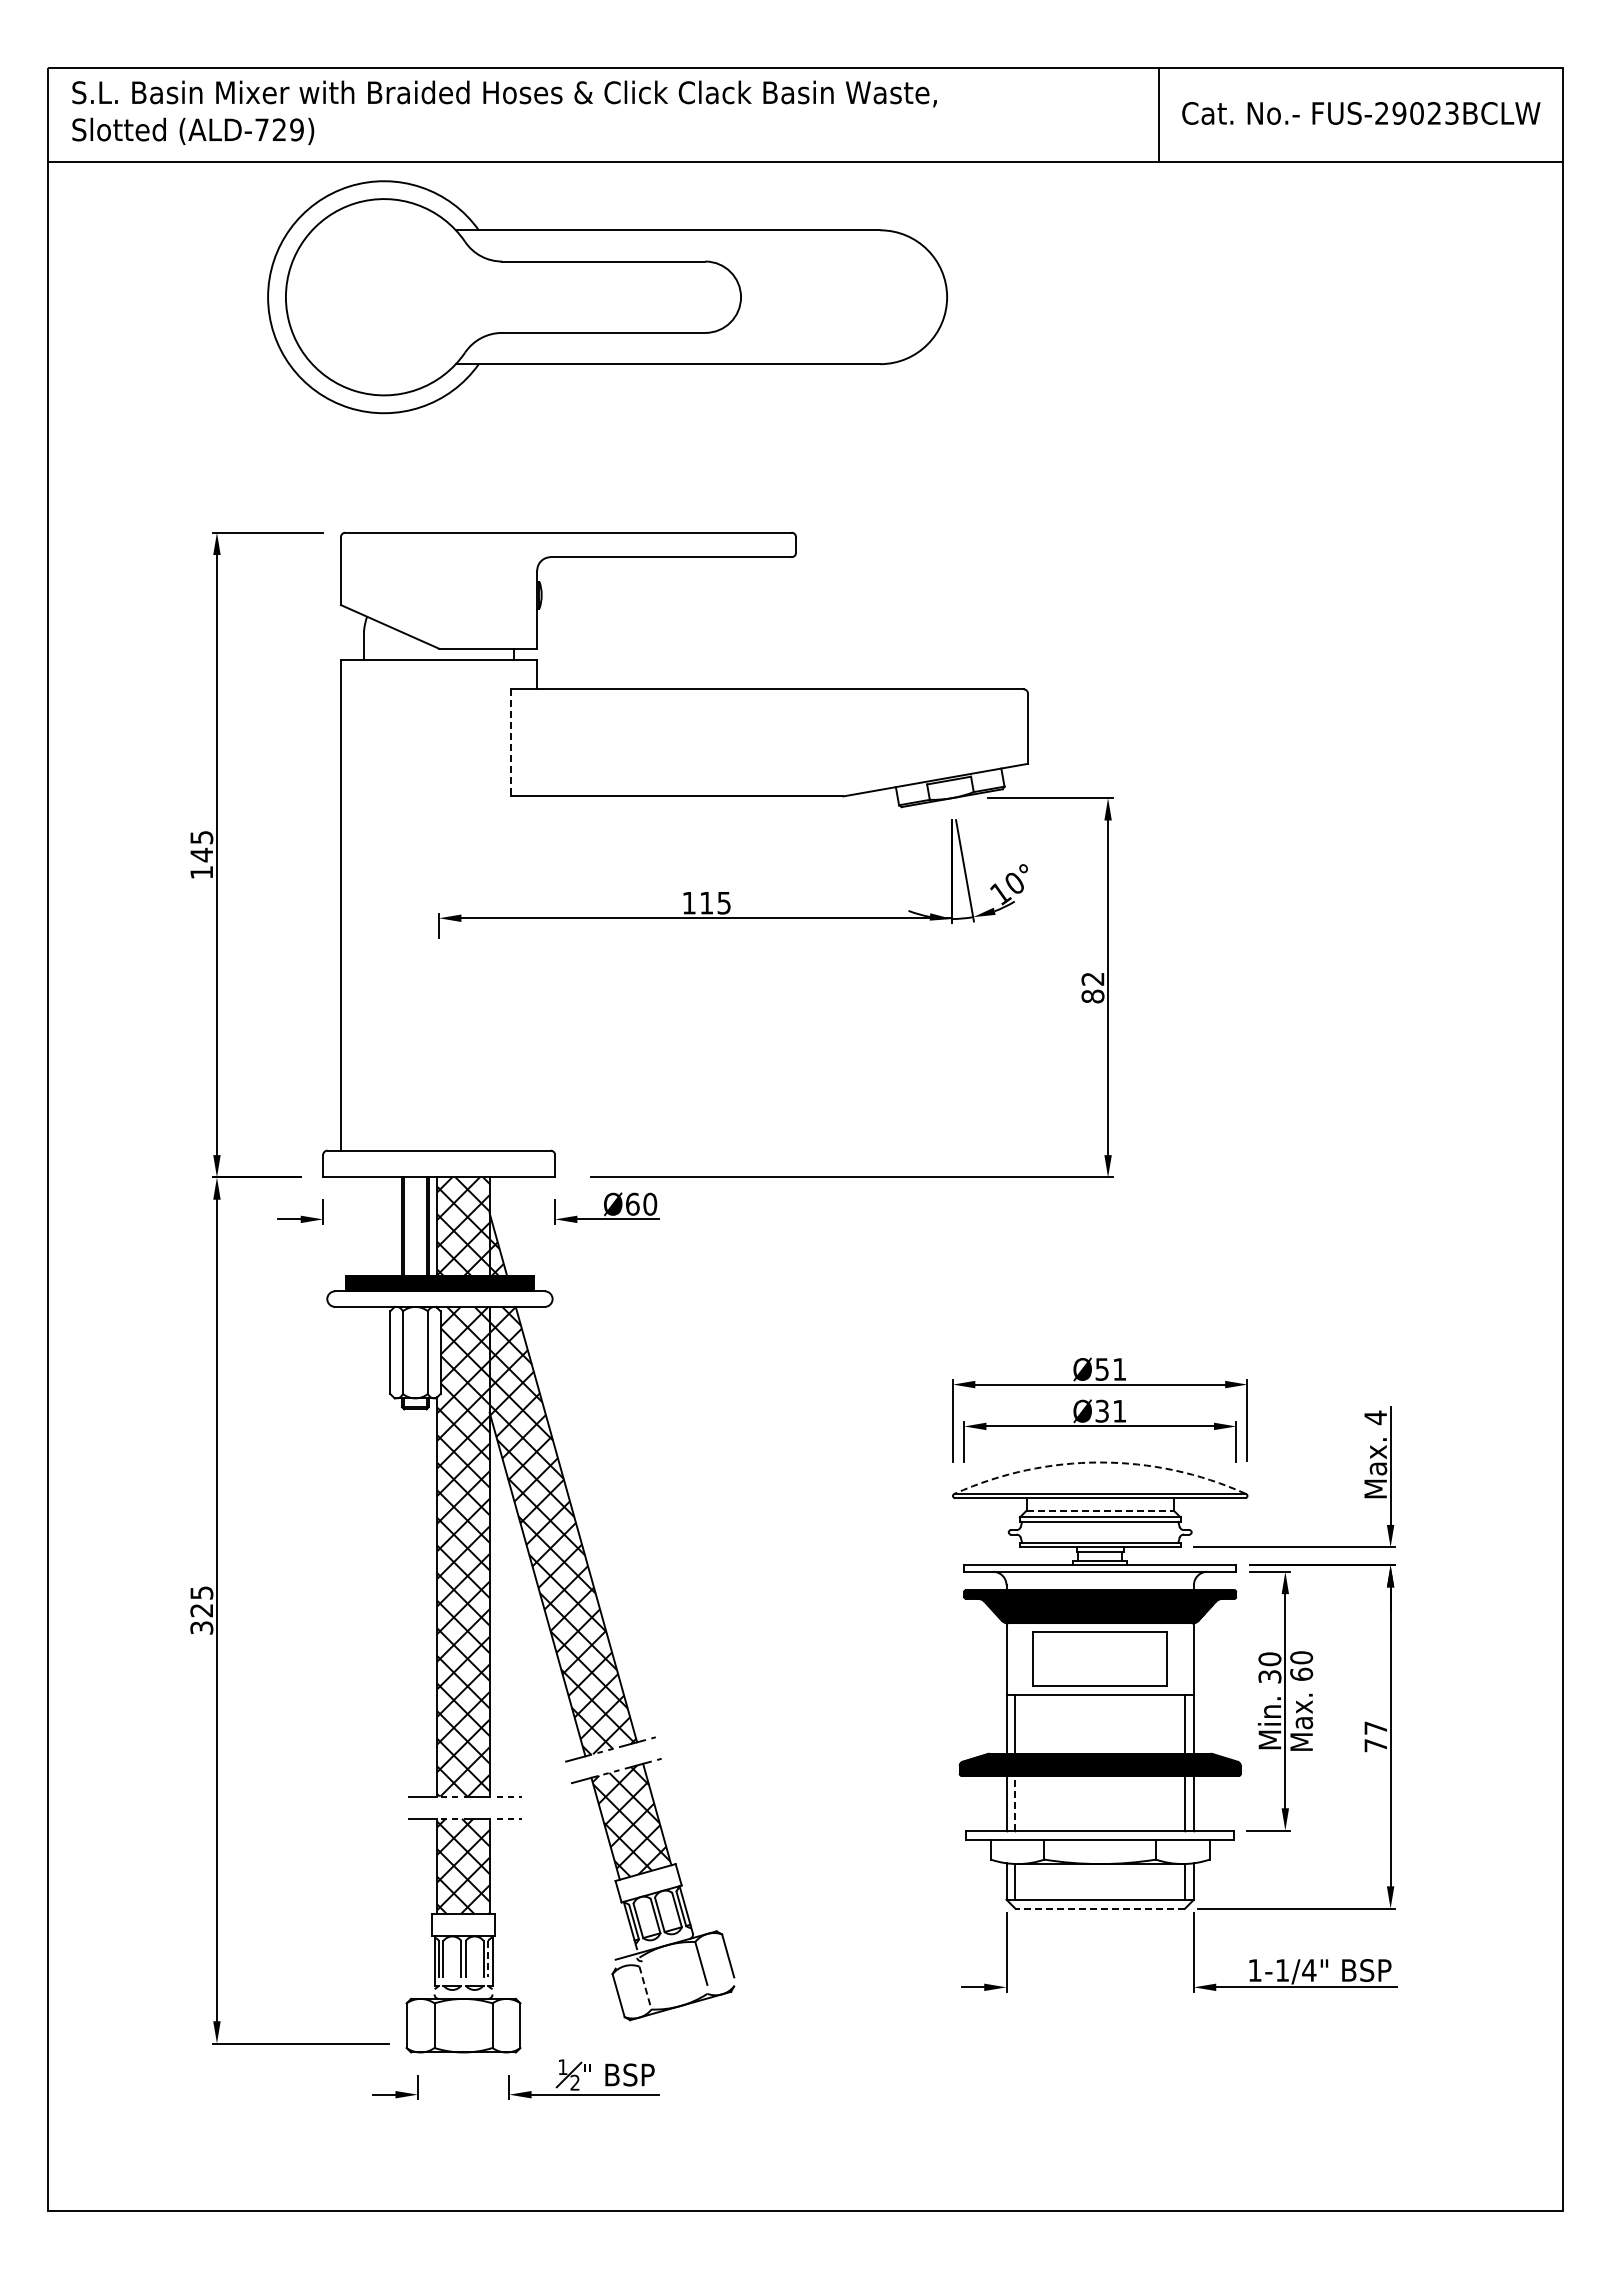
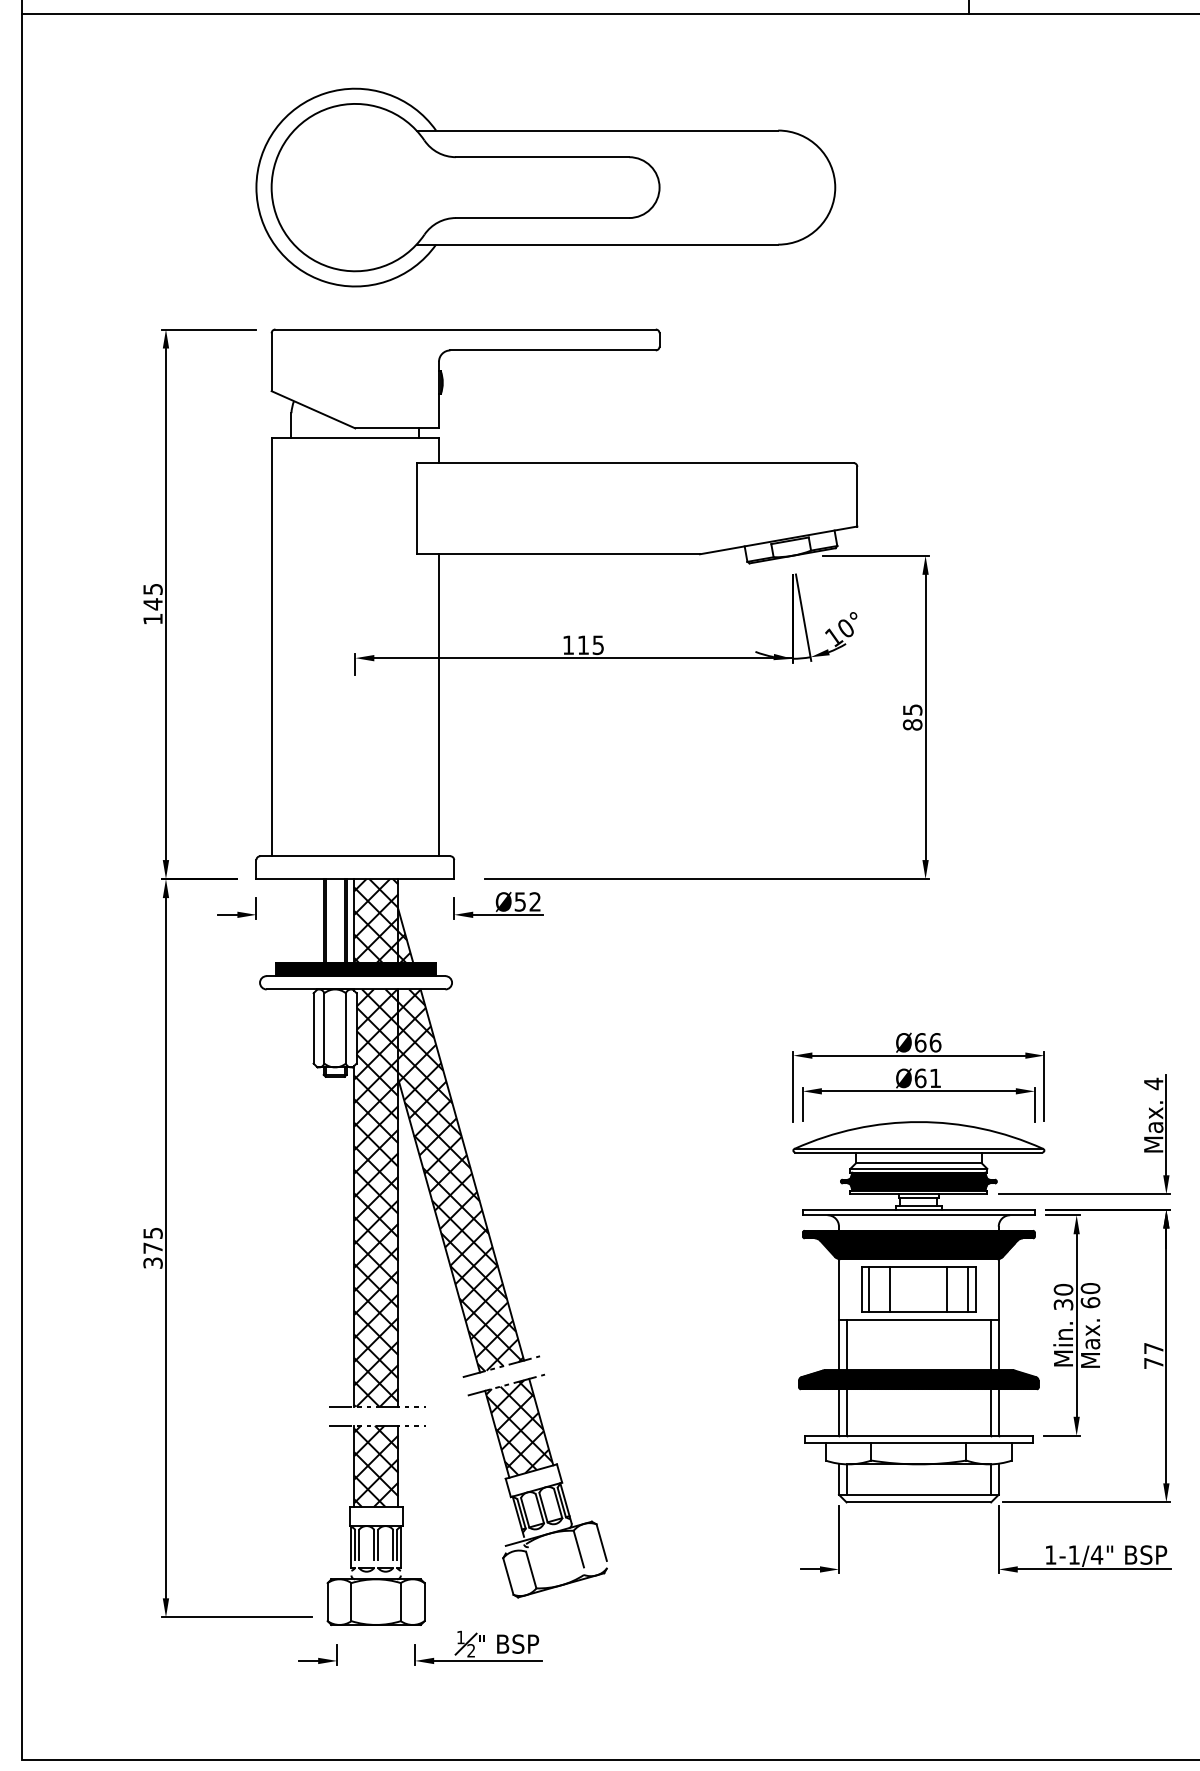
part: (607, 297) -> (545, 187), moved
line: (511, 742) -> (417, 508), dashed -> solid
line: (537, 973) -> (439, 705), added
text: (1092, 978) -> (912, 709), 82 -> 85
text: (641, 1203) -> (527, 901), Ø60 -> Ø52
text: (1110, 1369) -> (927, 1042), Ø51 -> Ø66
text: (1102, 1410) -> (920, 1077), Ø31 -> Ø61
arc: (1100, 1462) -> (919, 1122), dashed -> solid
line: (1100, 1510) -> (919, 1162), dashed -> solid
hatch: (1099, 1531) -> (918, 1180), added
text: (201, 1610) -> (152, 1248), 325 -> 375
line: (1042, 1658) -> (869, 1289), added
line: (1066, 1658) -> (890, 1289), added
line: (1133, 1658) -> (947, 1289), added
line: (1158, 1658) -> (968, 1289), added
line: (1015, 1802) -> (846, 1411), dashed -> solid
line: (1100, 1908) -> (919, 1502), dashed -> solid
line: (488, 1958) -> (397, 1544), dashed -> solid
line: (645, 1988) -> (531, 1570), dashed -> solid

